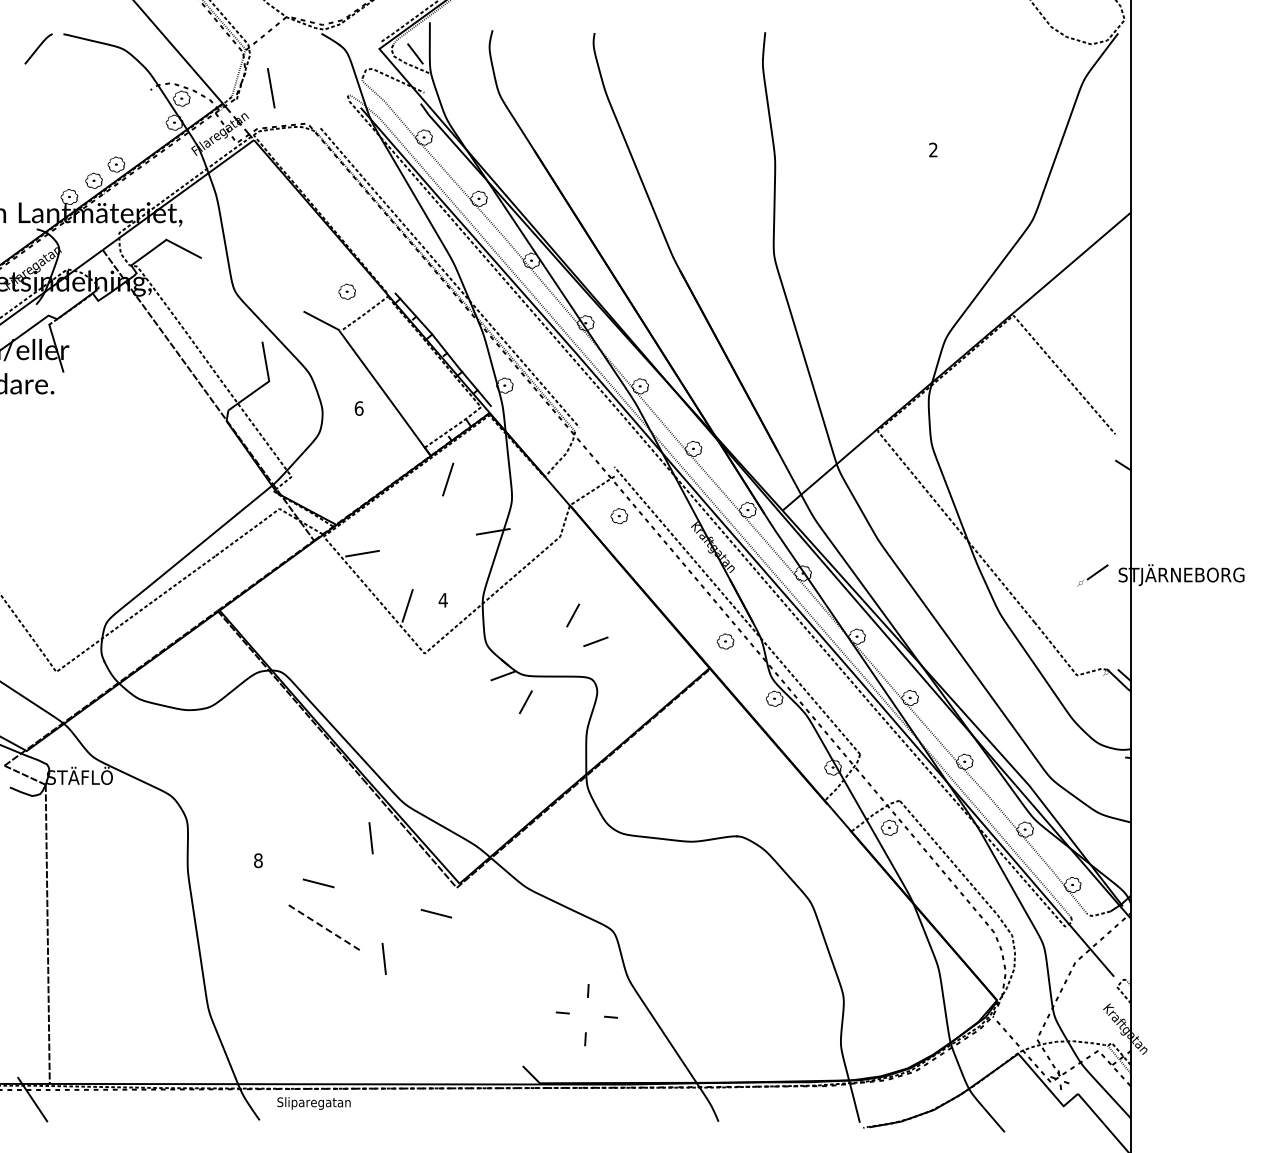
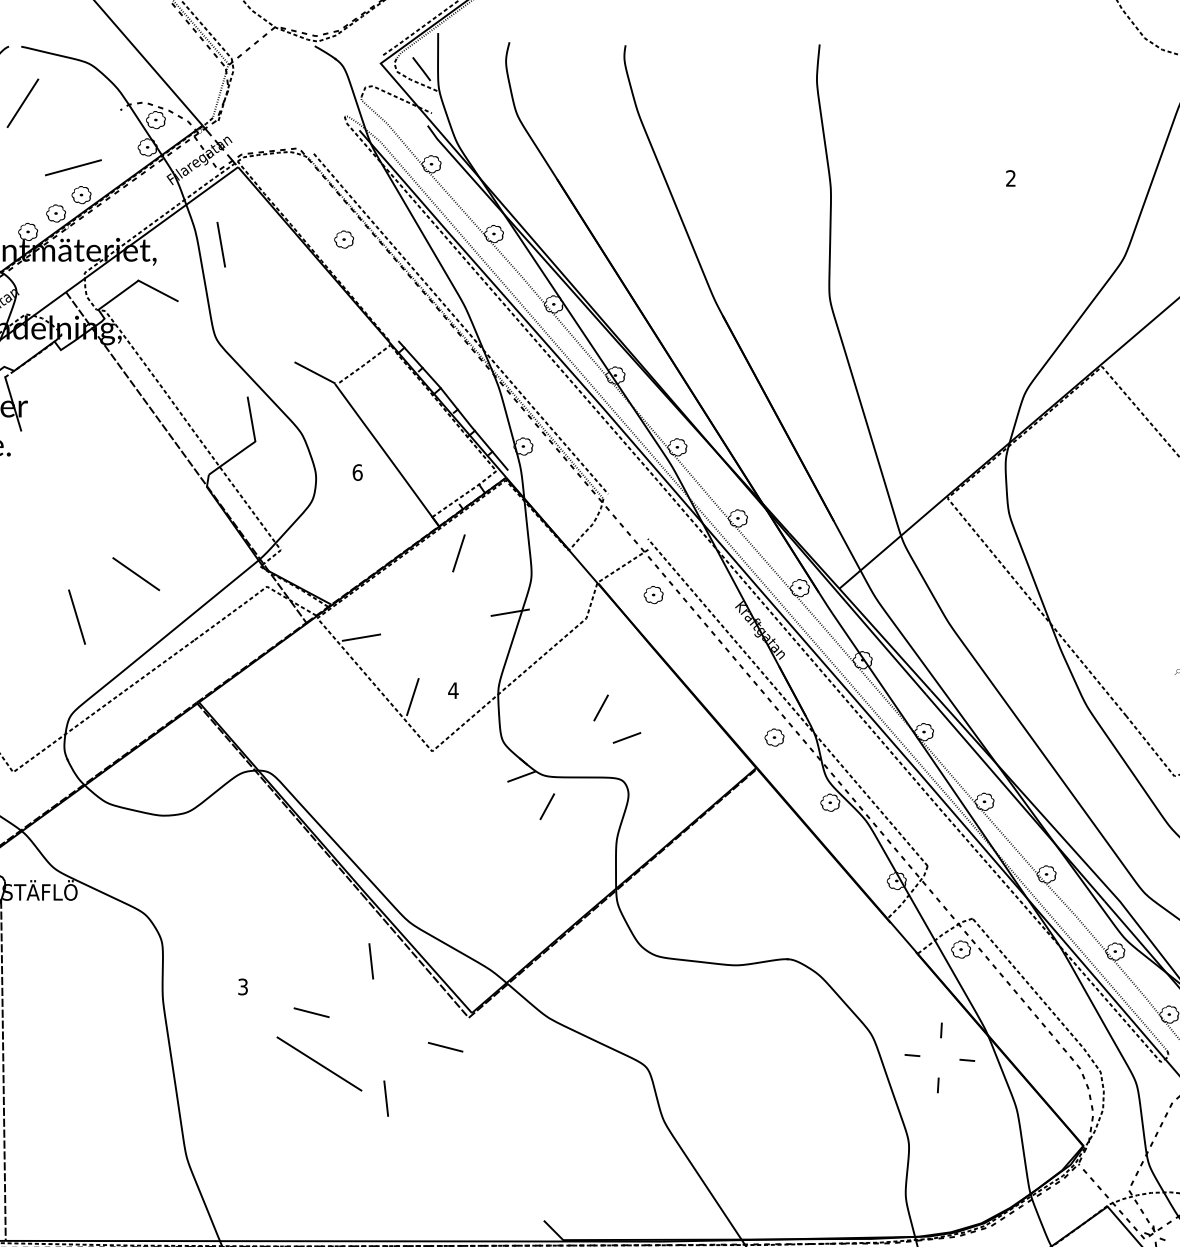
line: (64, 83) -> (22, 102), added
line: (271, 88) -> (221, 244), moved
line: (109, 140) -> (73, 167), added
part: (346, 291) -> (343, 239), moved
line: (164, 497) -> (136, 573), added
line: (112, 535) -> (77, 616), added
text: (258, 860) -> (243, 986), 8 -> 3
line: (325, 928) -> (319, 1064), dashed -> solid
part: (586, 1032) -> (939, 1077), moved

